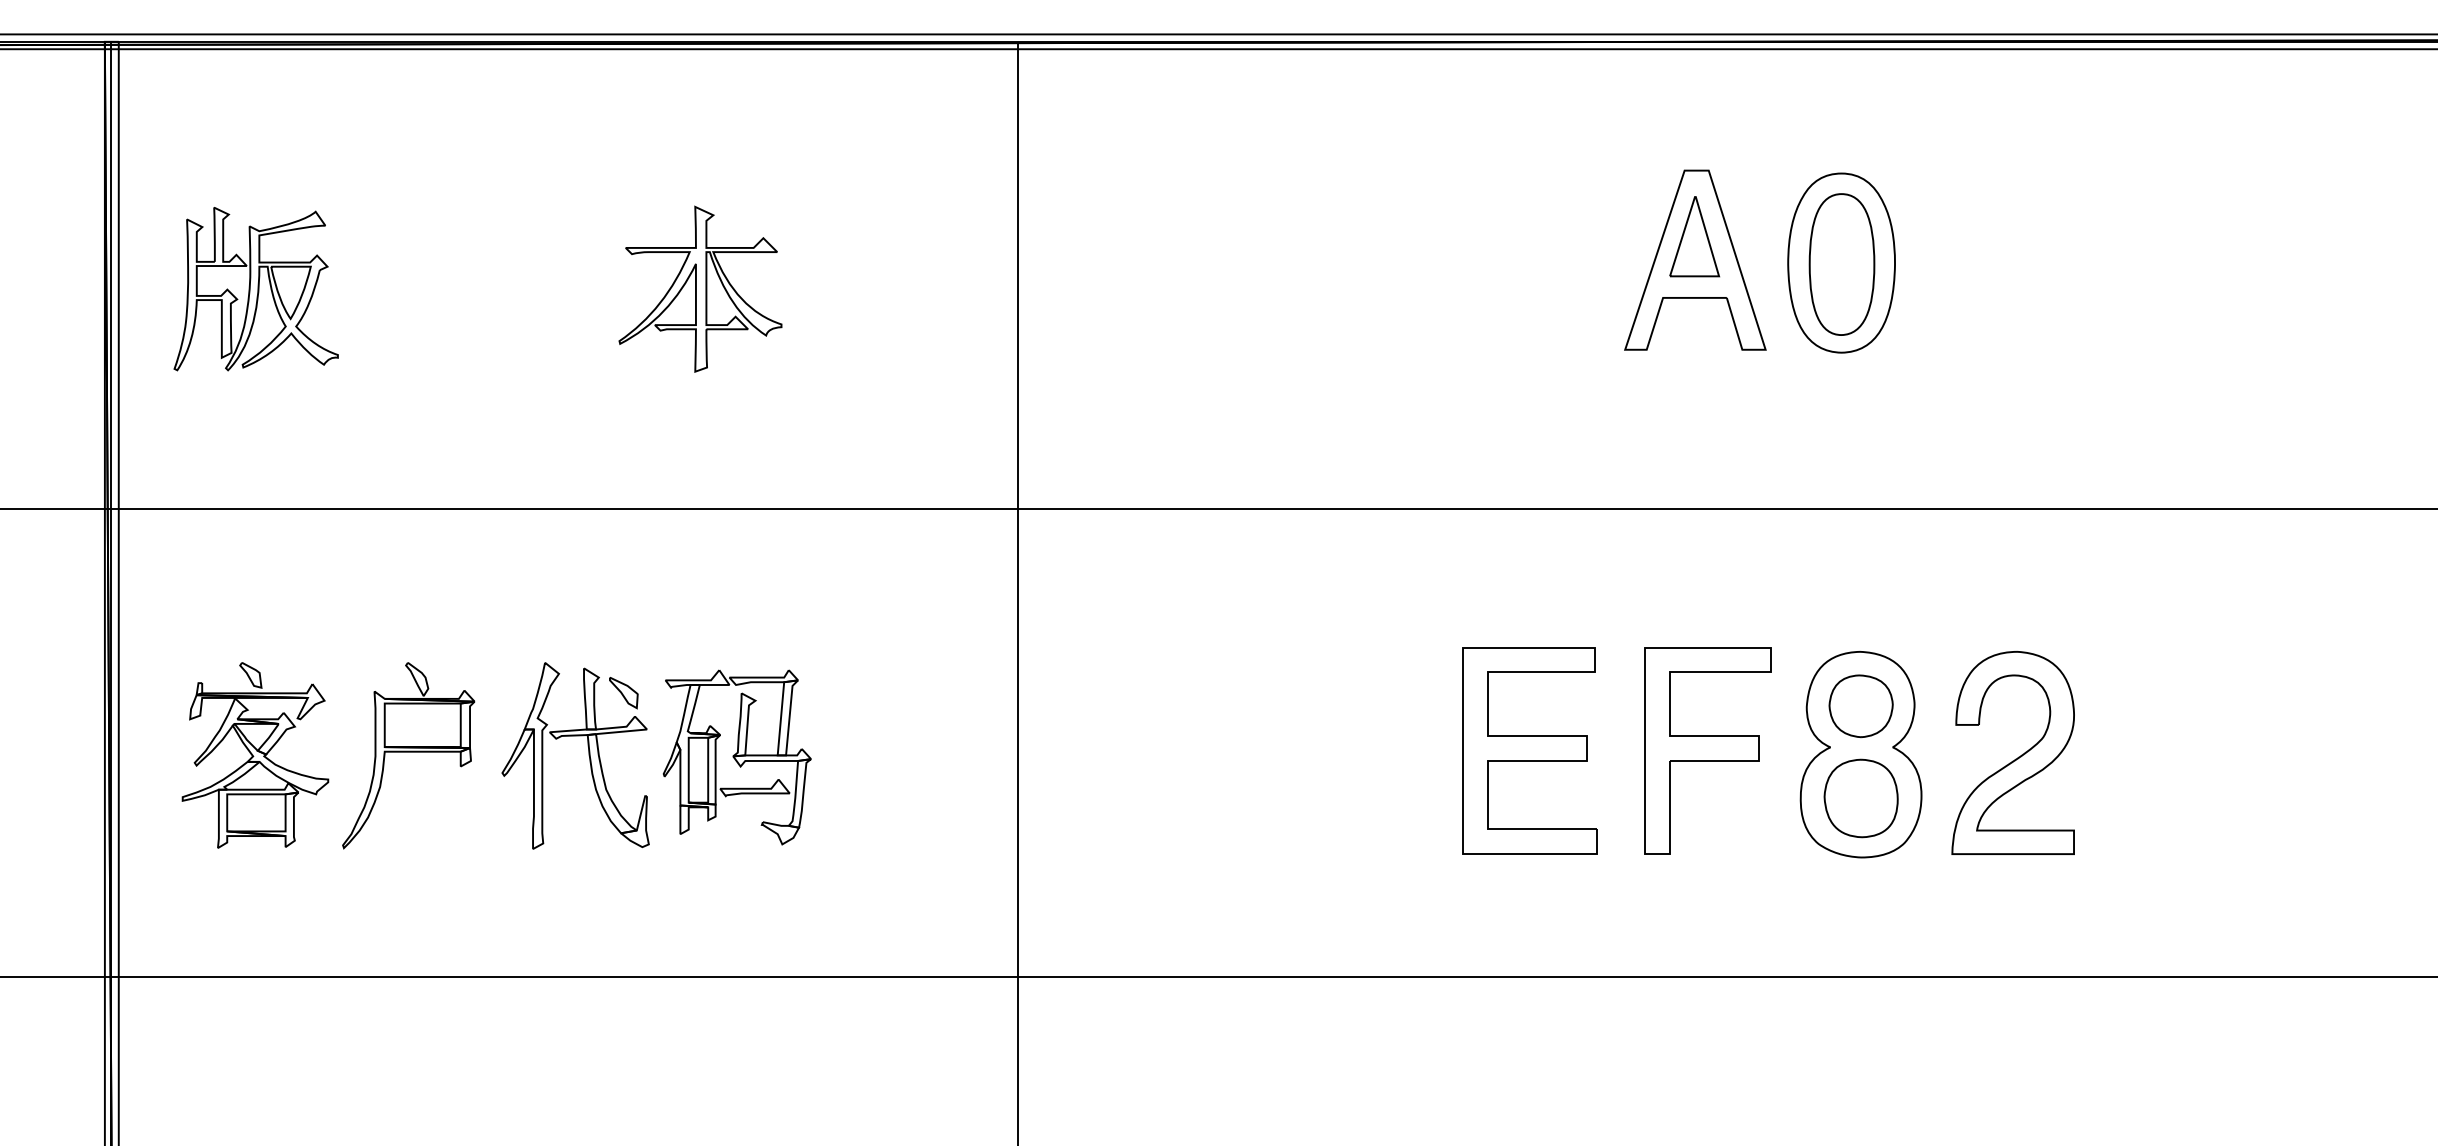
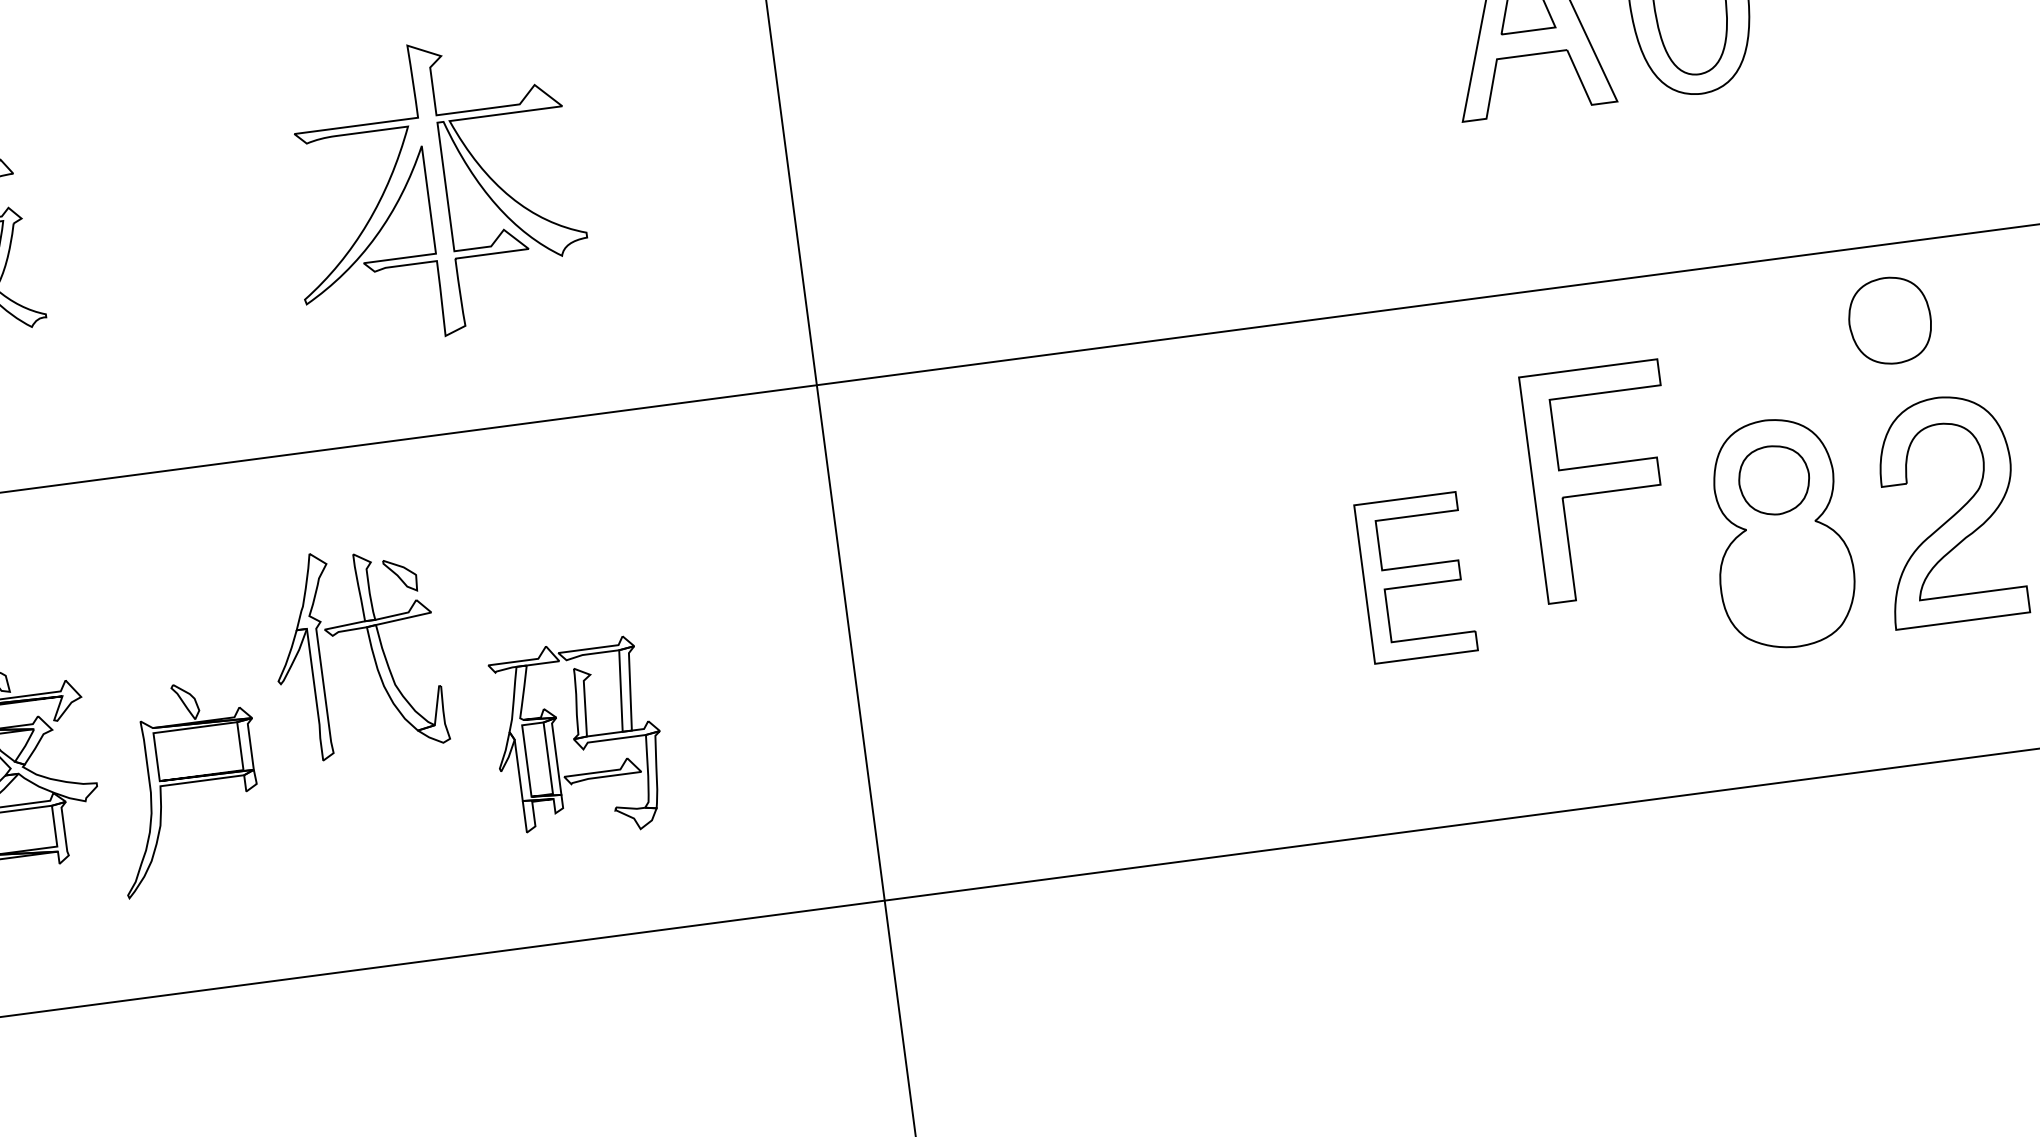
part: (700, 288) -> (435, 188), size x1.6
part: (1529, 750) -> (1415, 577), size x0.7
part: (1707, 750) -> (1602, 480), moved
part: (408, 755) -> (187, 786), moved
part: (588, 755) -> (370, 649), moved
part: (736, 757) -> (577, 740), moved
part: (1860, 798) -> (1889, 320), moved

